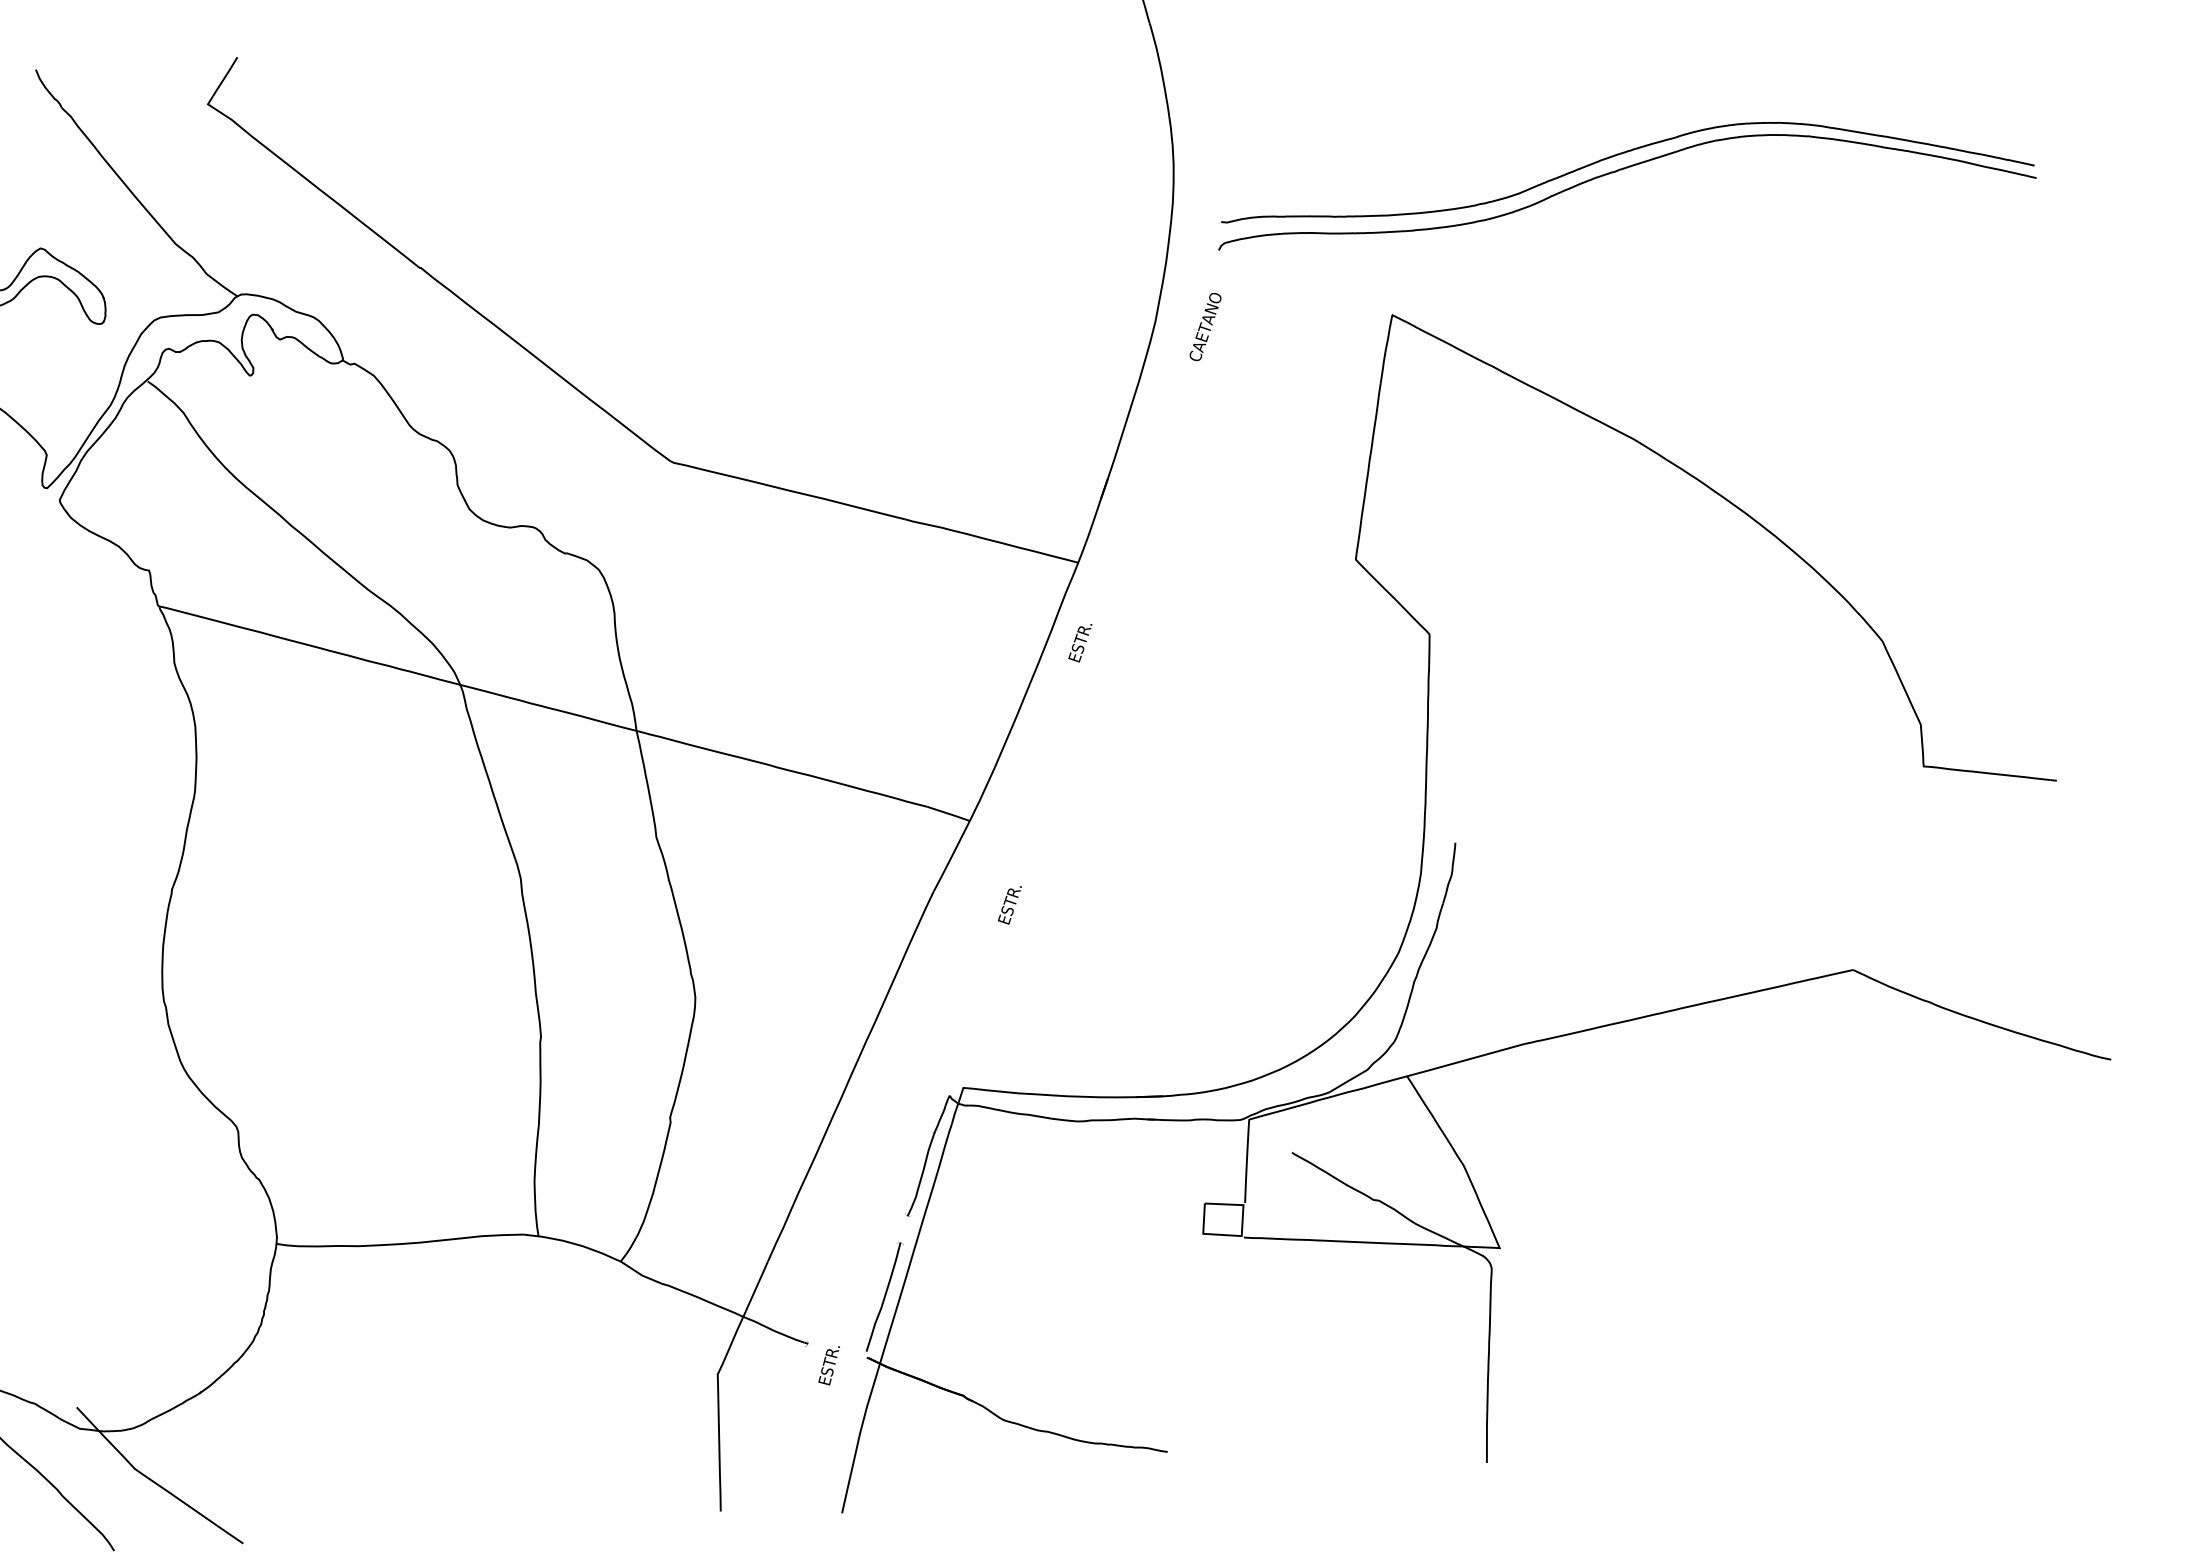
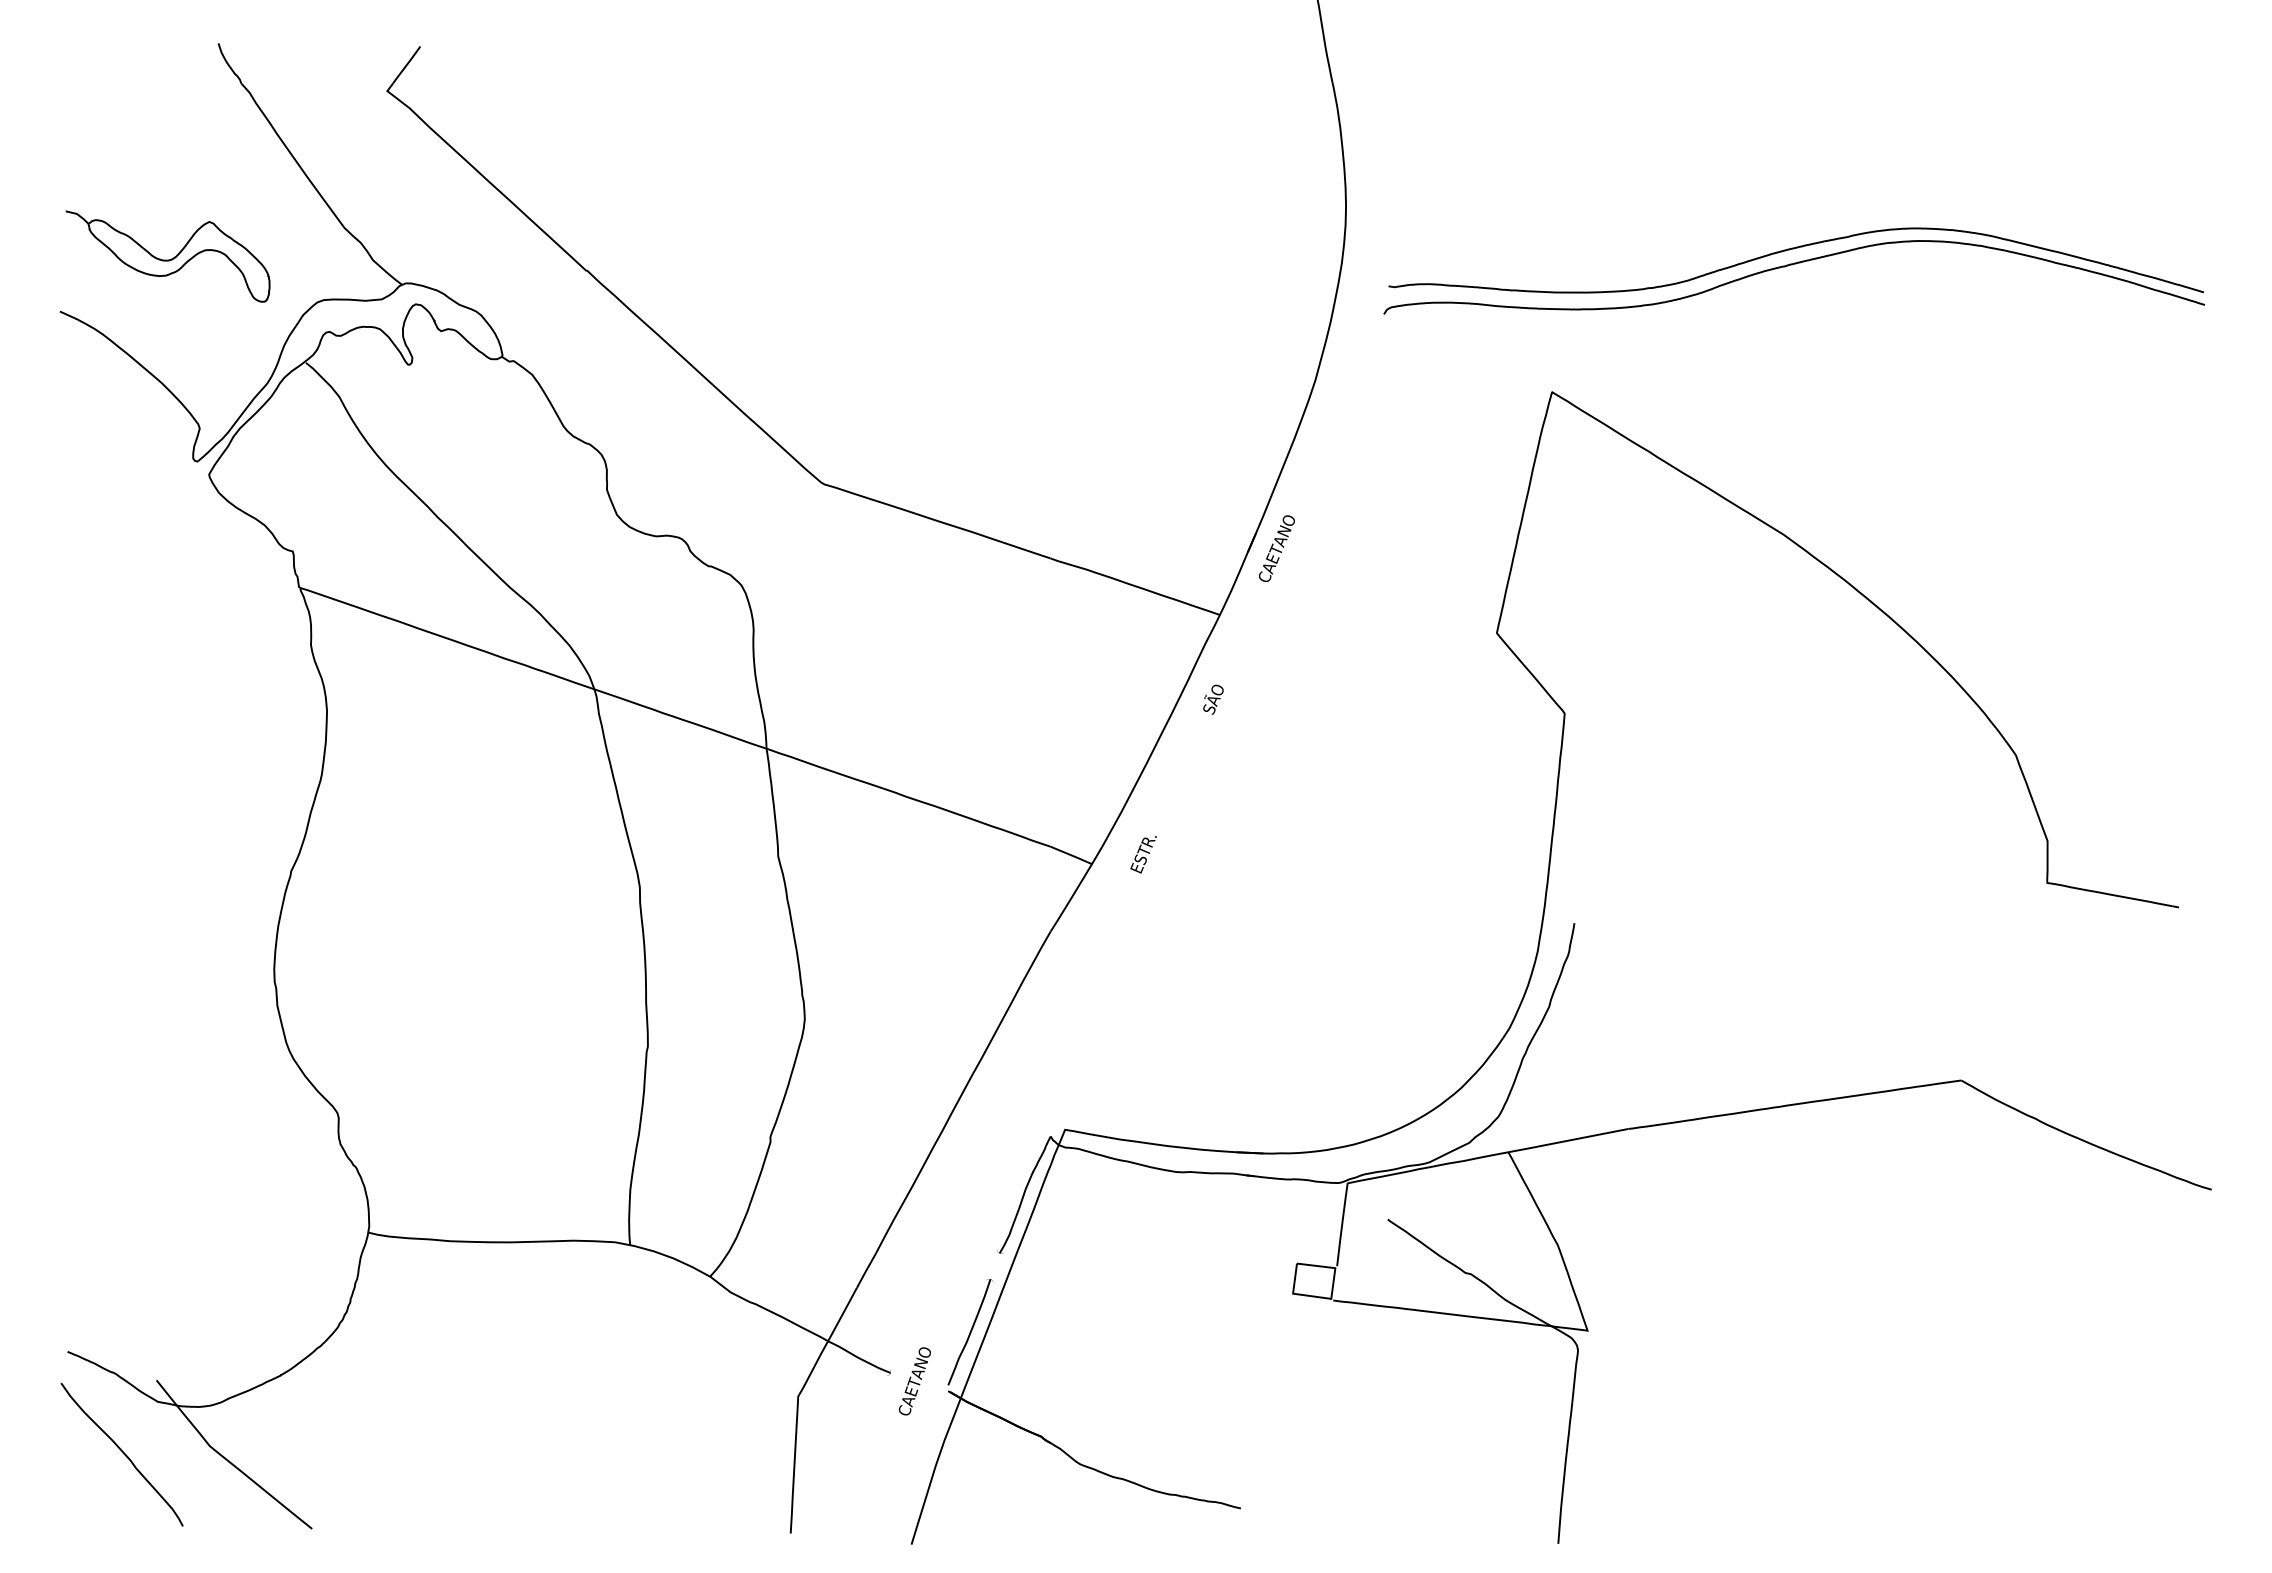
text: (1205, 326) -> (1276, 548), moved
text: (1080, 643) -> (1215, 695), ESTR. -> SÃO
text: (1009, 905) -> (1143, 854), moved
text: (832, 1350) -> (914, 1381), ESTR. -> CAETANO

